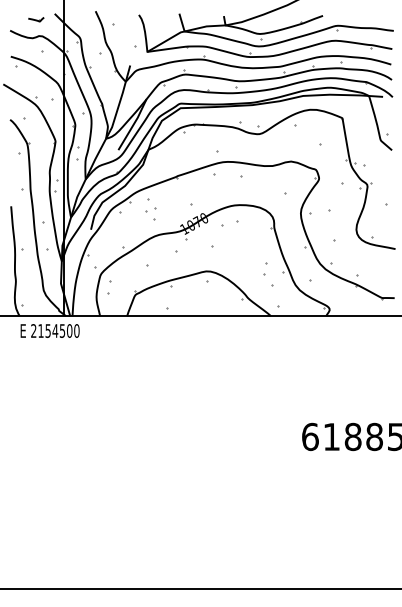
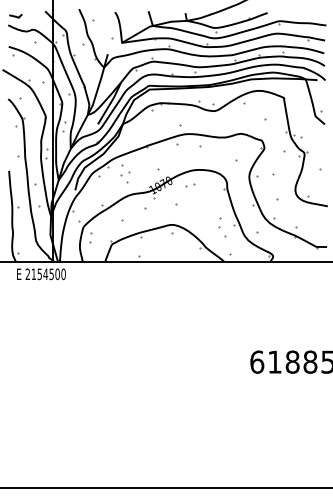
part: (36, 19) -> (16, 16), moved
part: (229, 223) -> (190, 185), size x0.62

